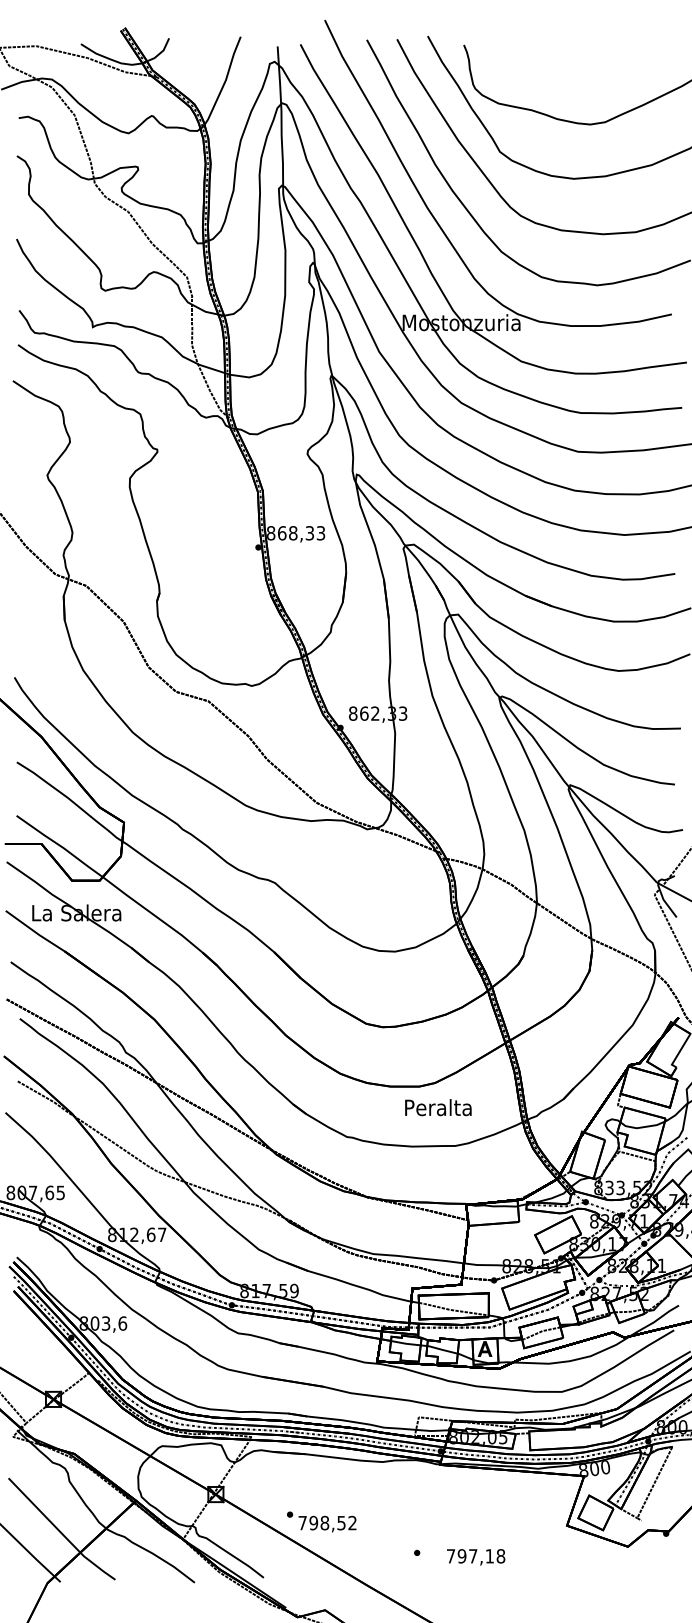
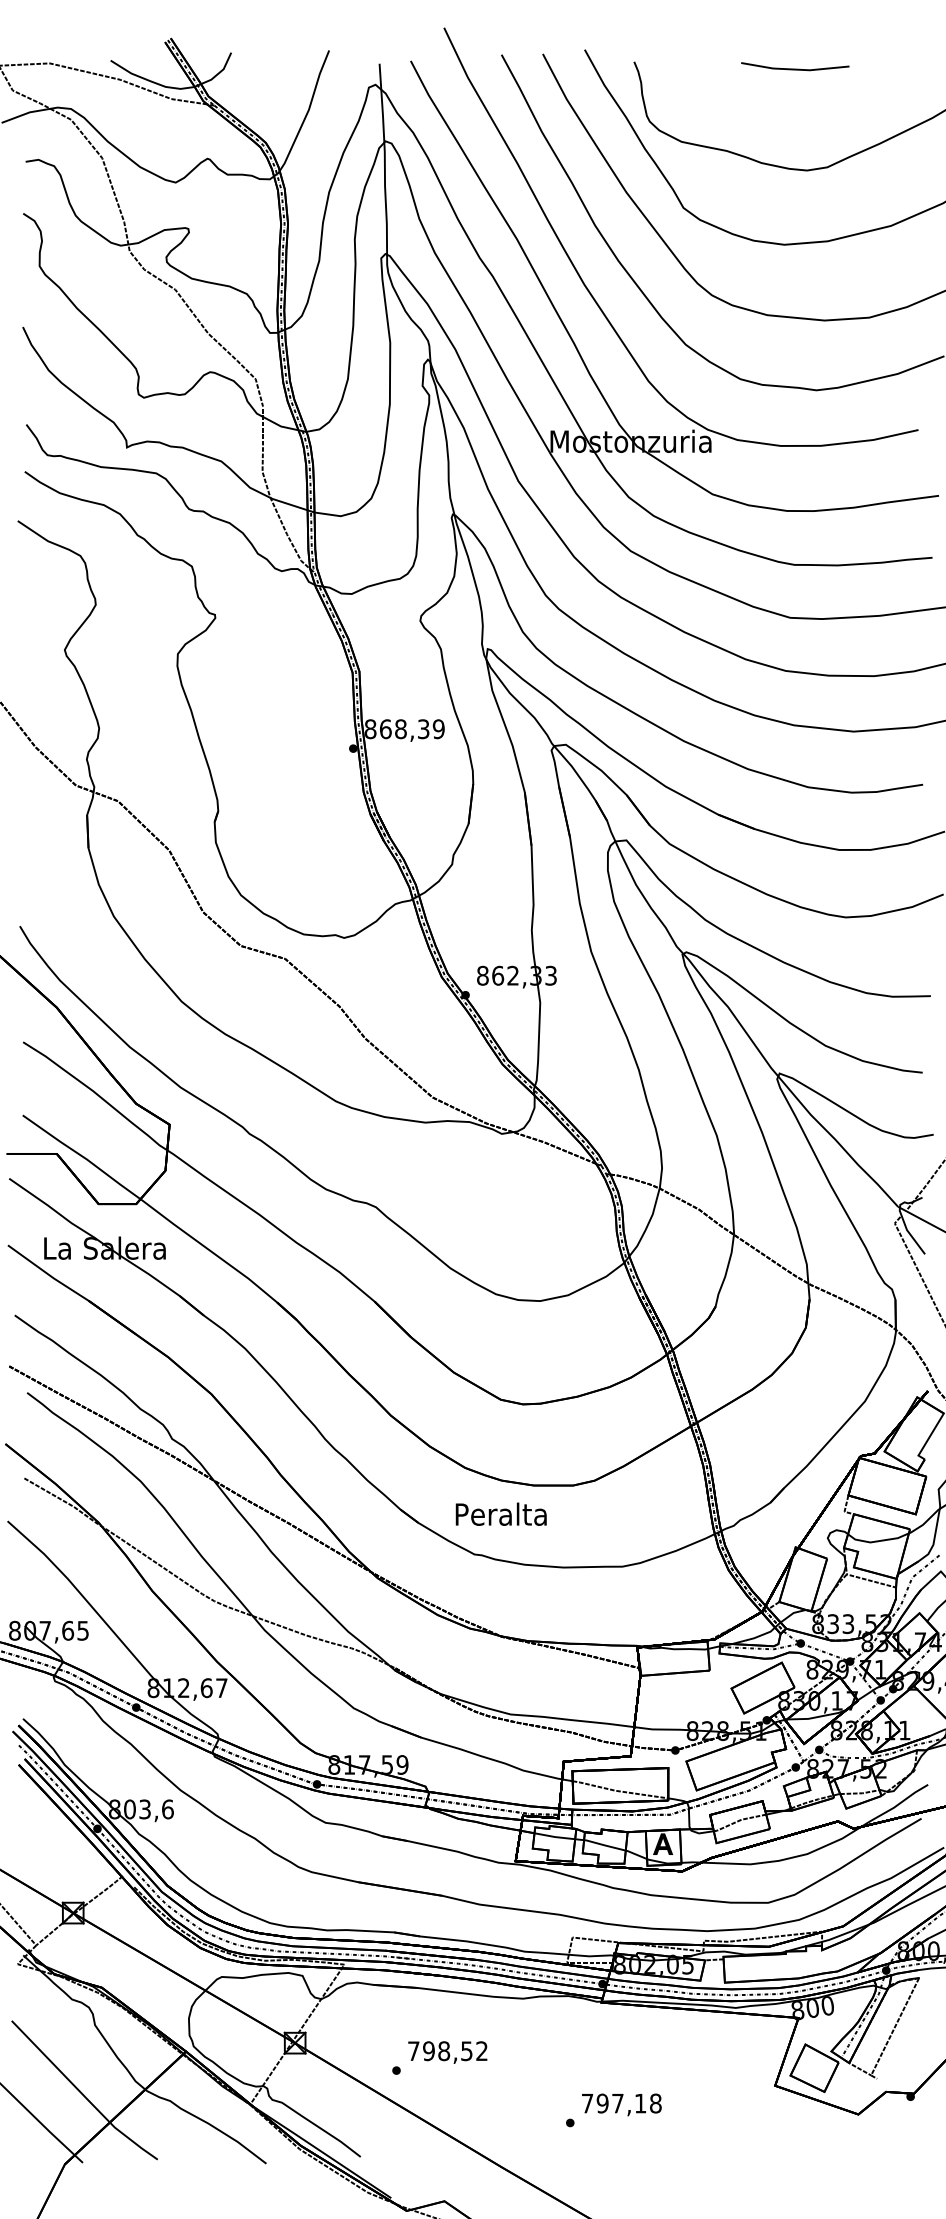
line: (581, 49) -> (795, 68), added
text: (320, 532) -> (438, 728), 868,33 -> 868,39
text: (437, 1107) -> (500, 1513), moved
text: (327, 1524) -> (447, 2052), moved
text: (475, 1557) -> (621, 2104), moved

